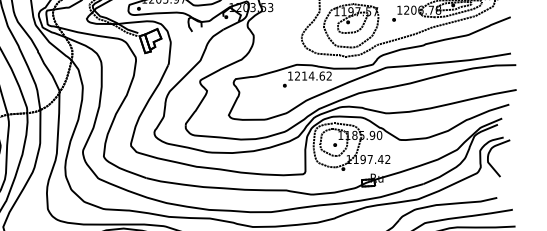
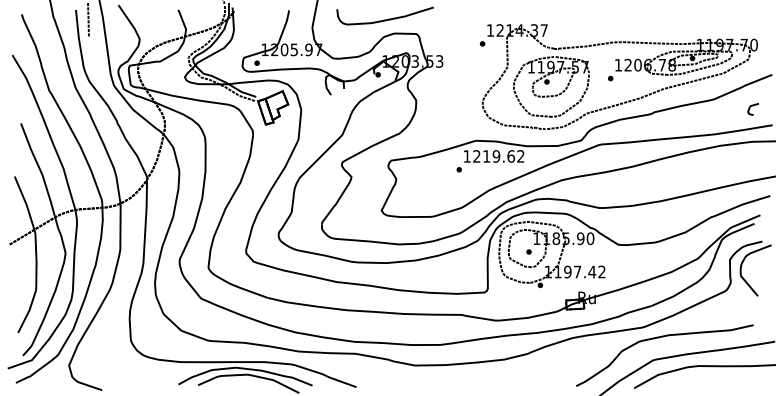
curve: (497, 40) -> (753, 106), added
text: (311, 76) -> (496, 156), 1214.62 -> 1219.62

